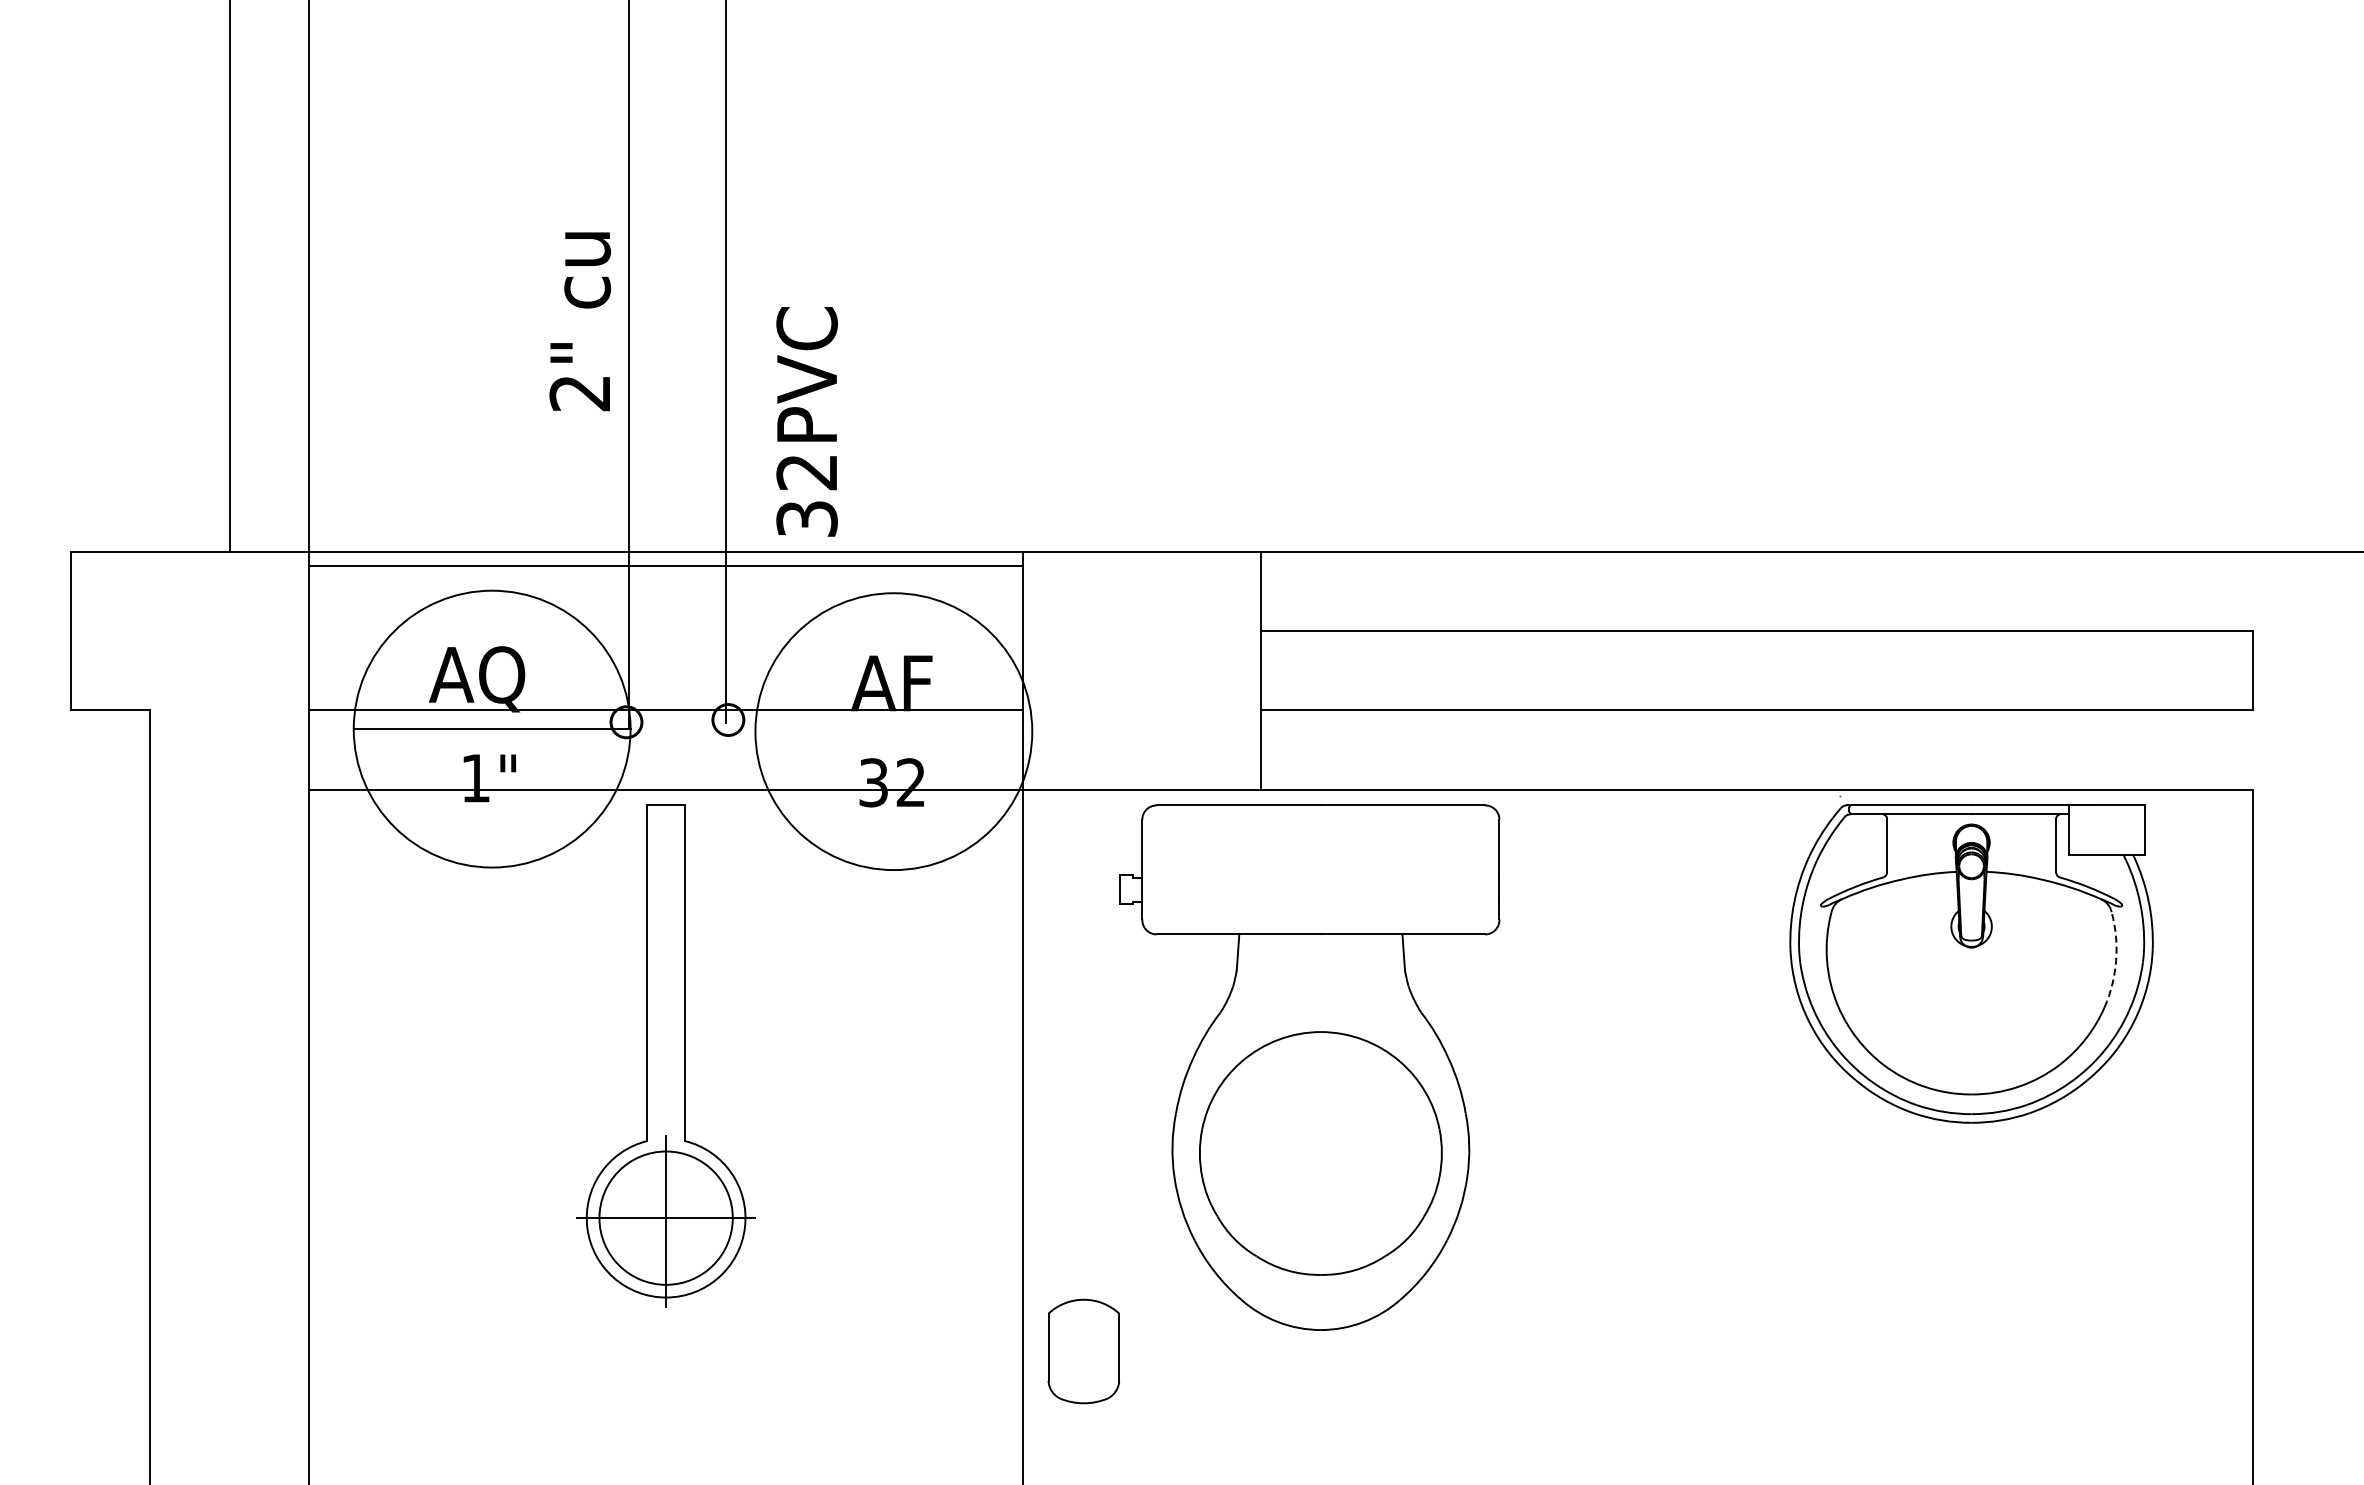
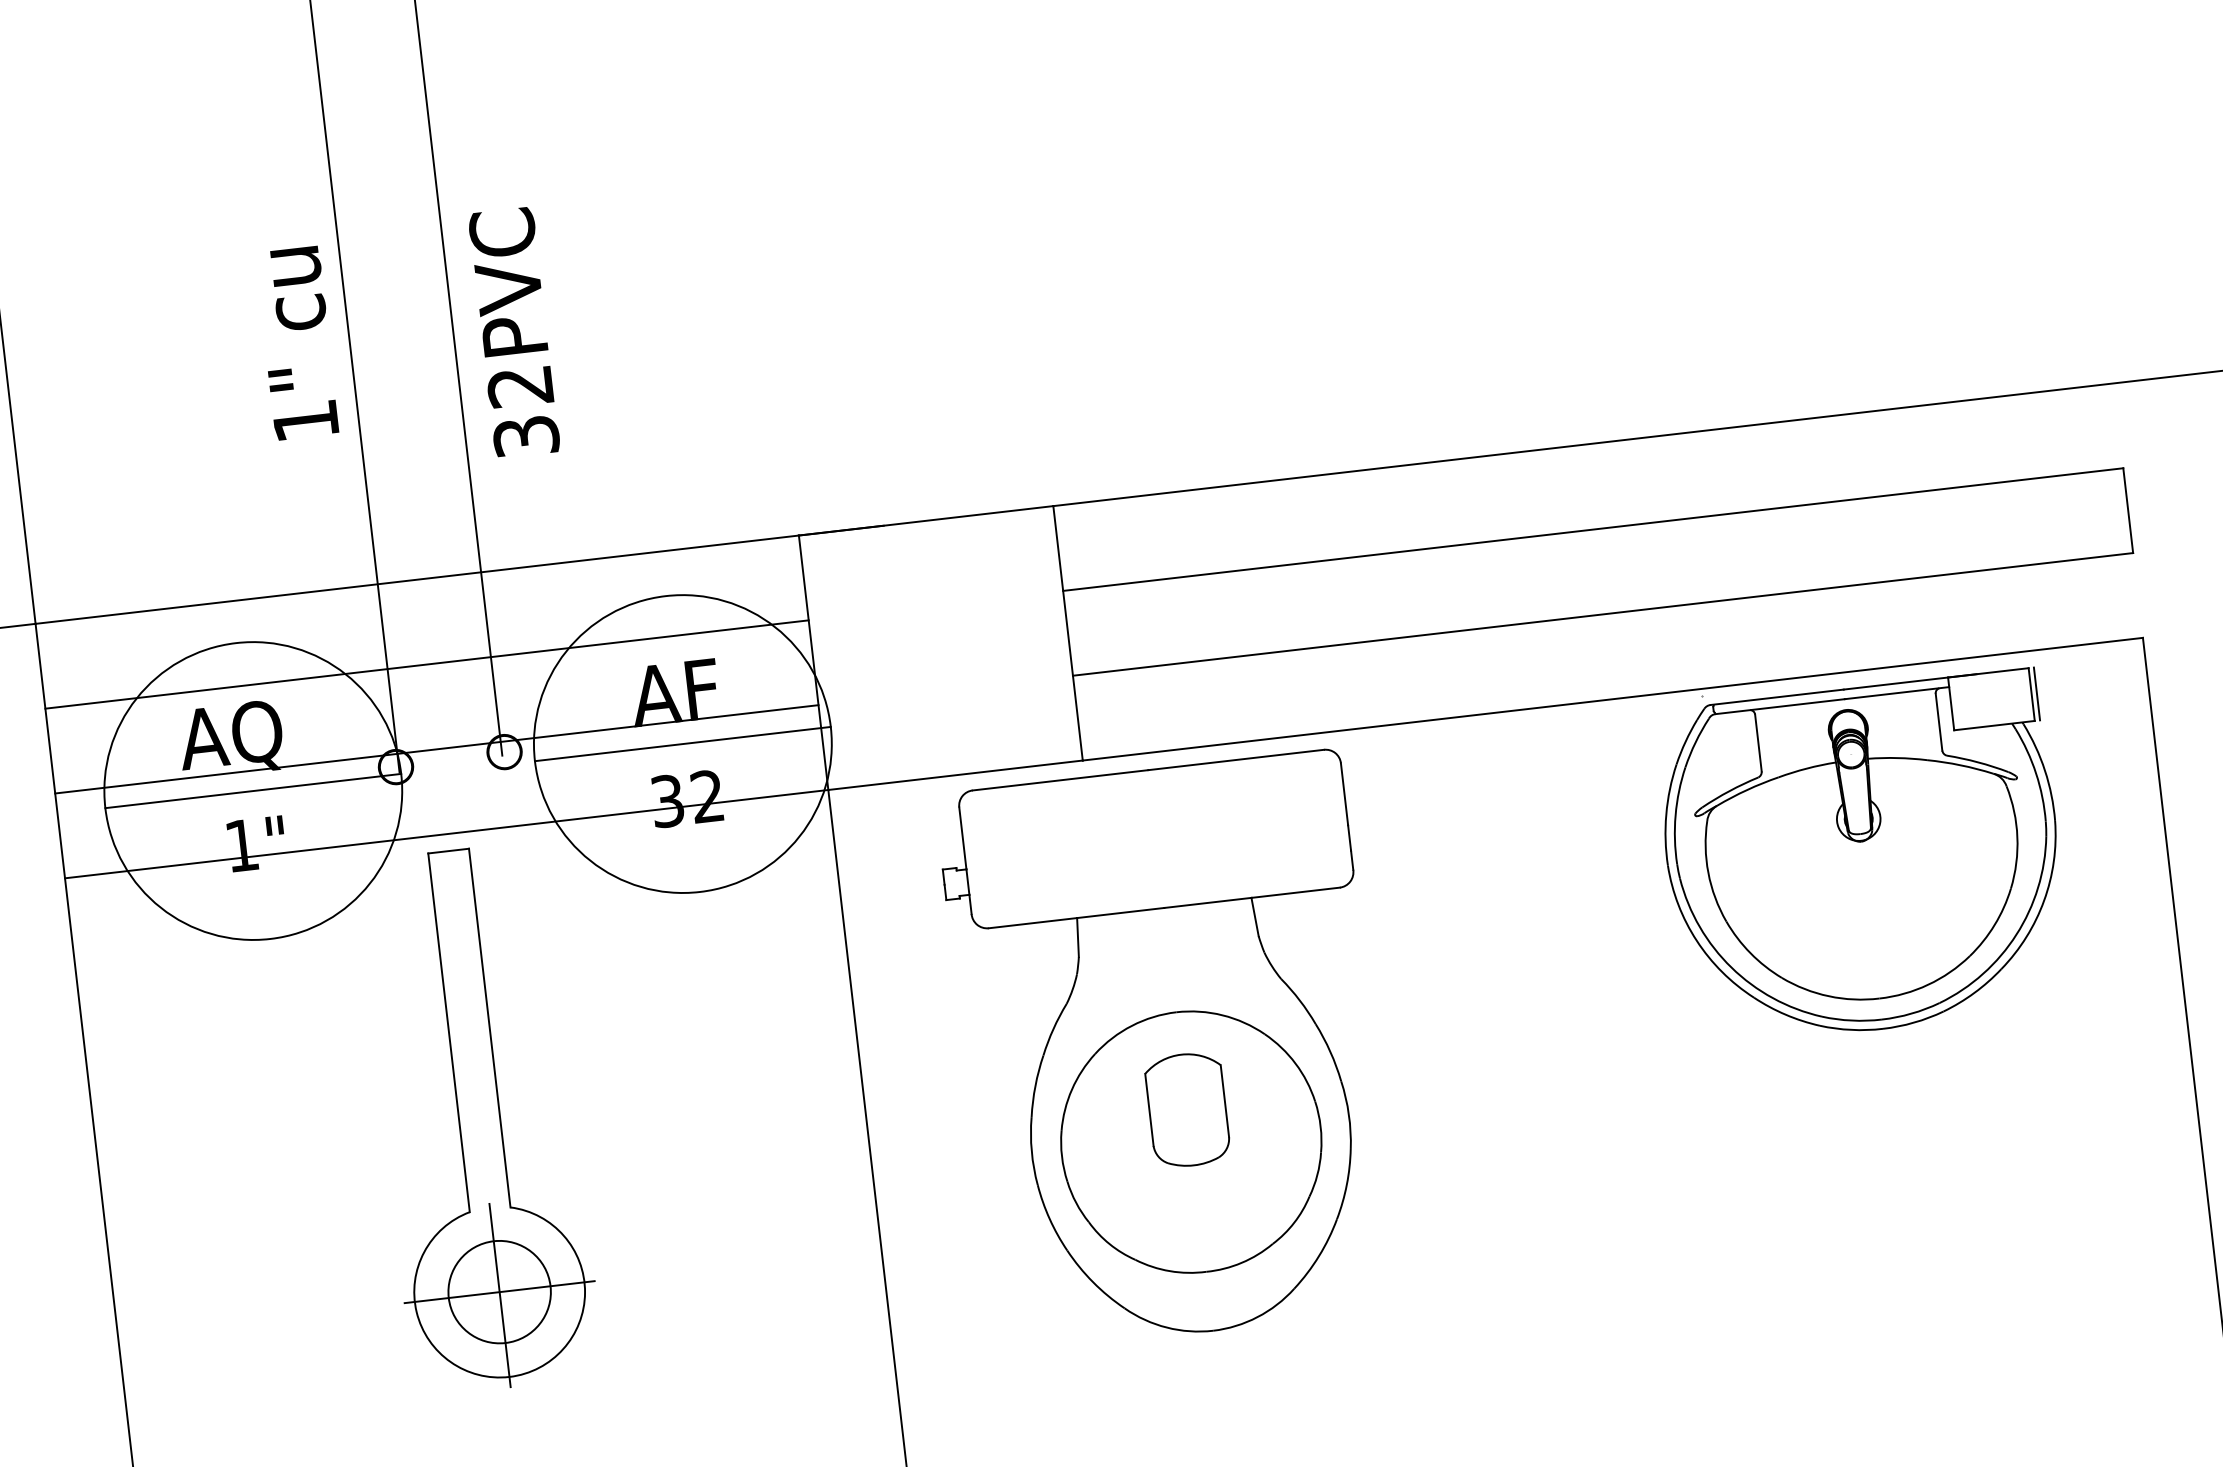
text: (579, 393) -> (305, 421), 2" -> 1"
text: (806, 421) -> (513, 332), moved
line: (666, 565) -> (427, 664), moved
line: (893, 731) -> (682, 743), added
line: (2149, 829) -> (2036, 693), added
arc: (2116, 960) -> (2017, 837), dashed -> solid
circle: (665, 1217) -> (498, 1291), size x0.71
part: (1083, 1351) -> (1187, 1110), moved

